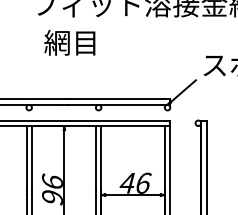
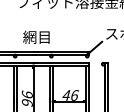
text: (70, 41) -> (36, 36), moved

